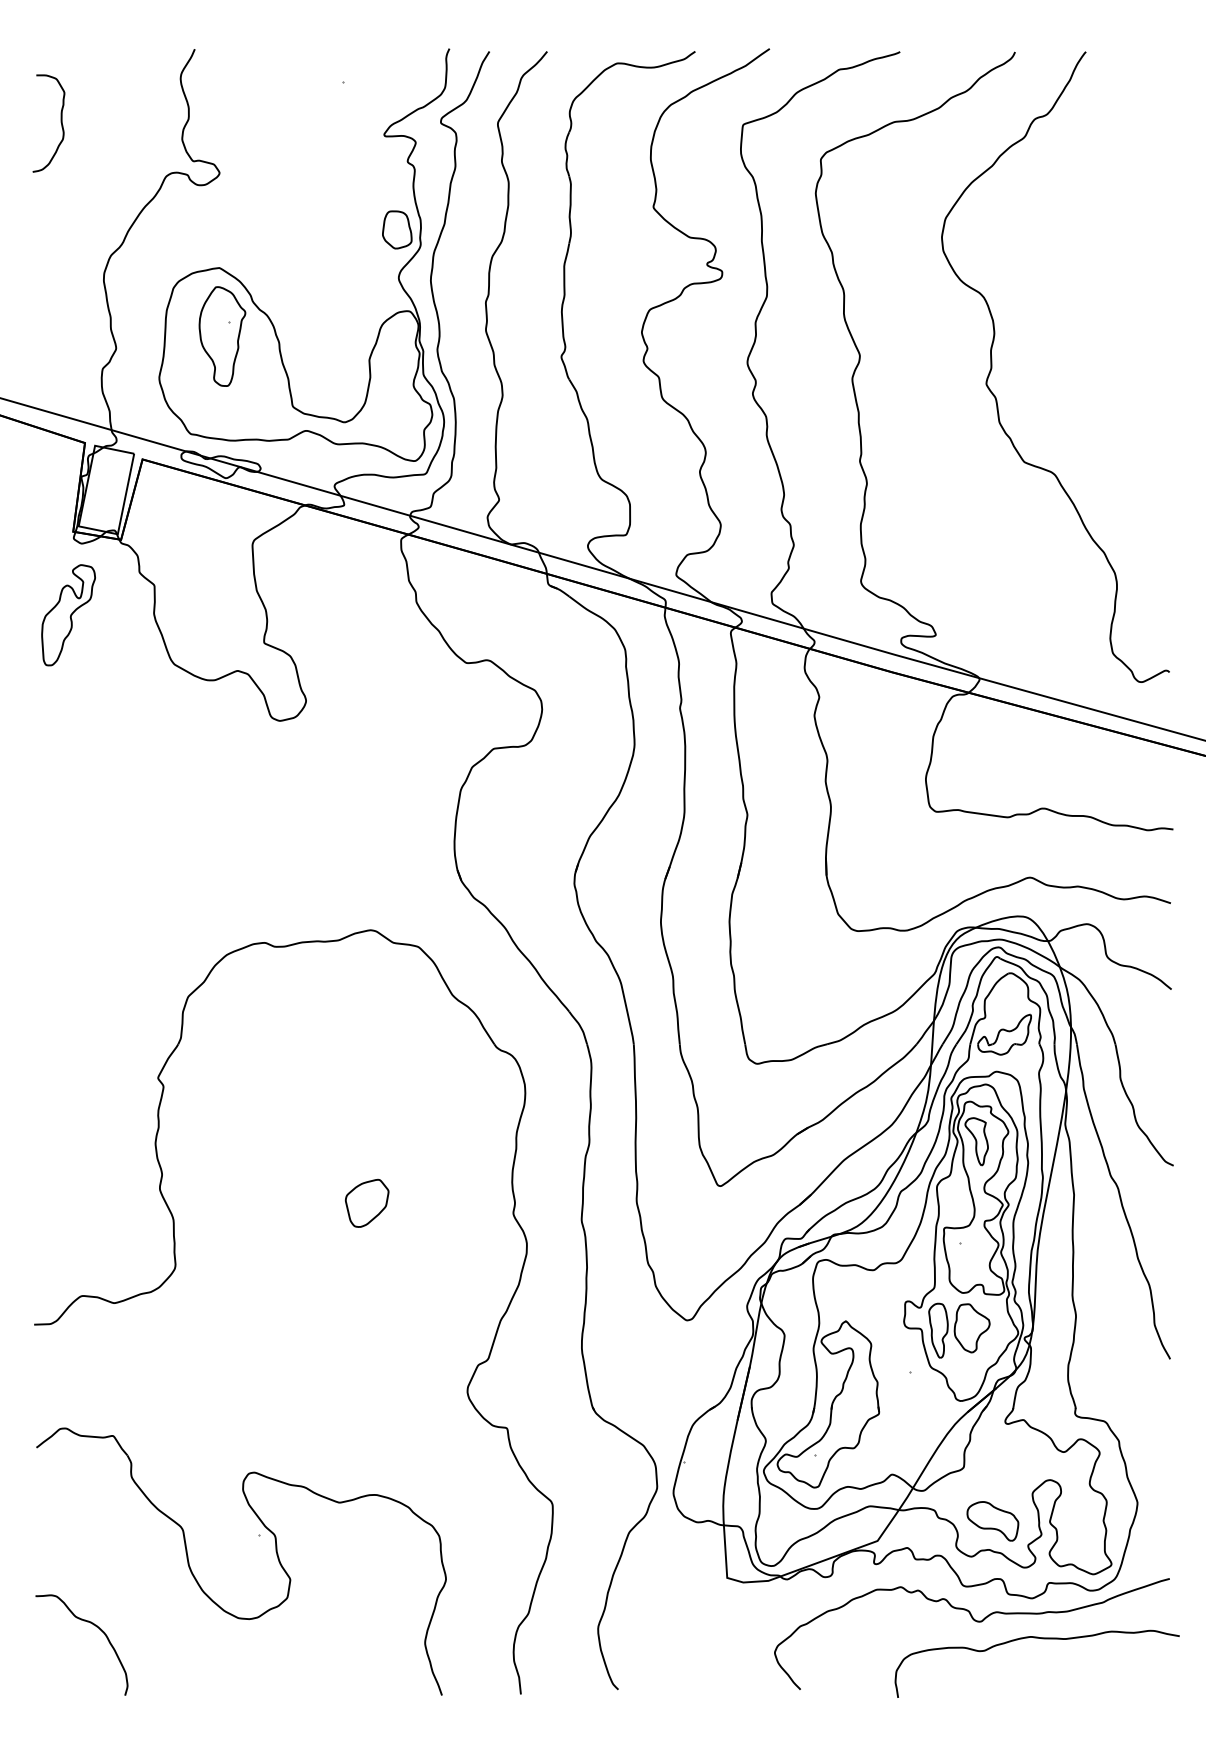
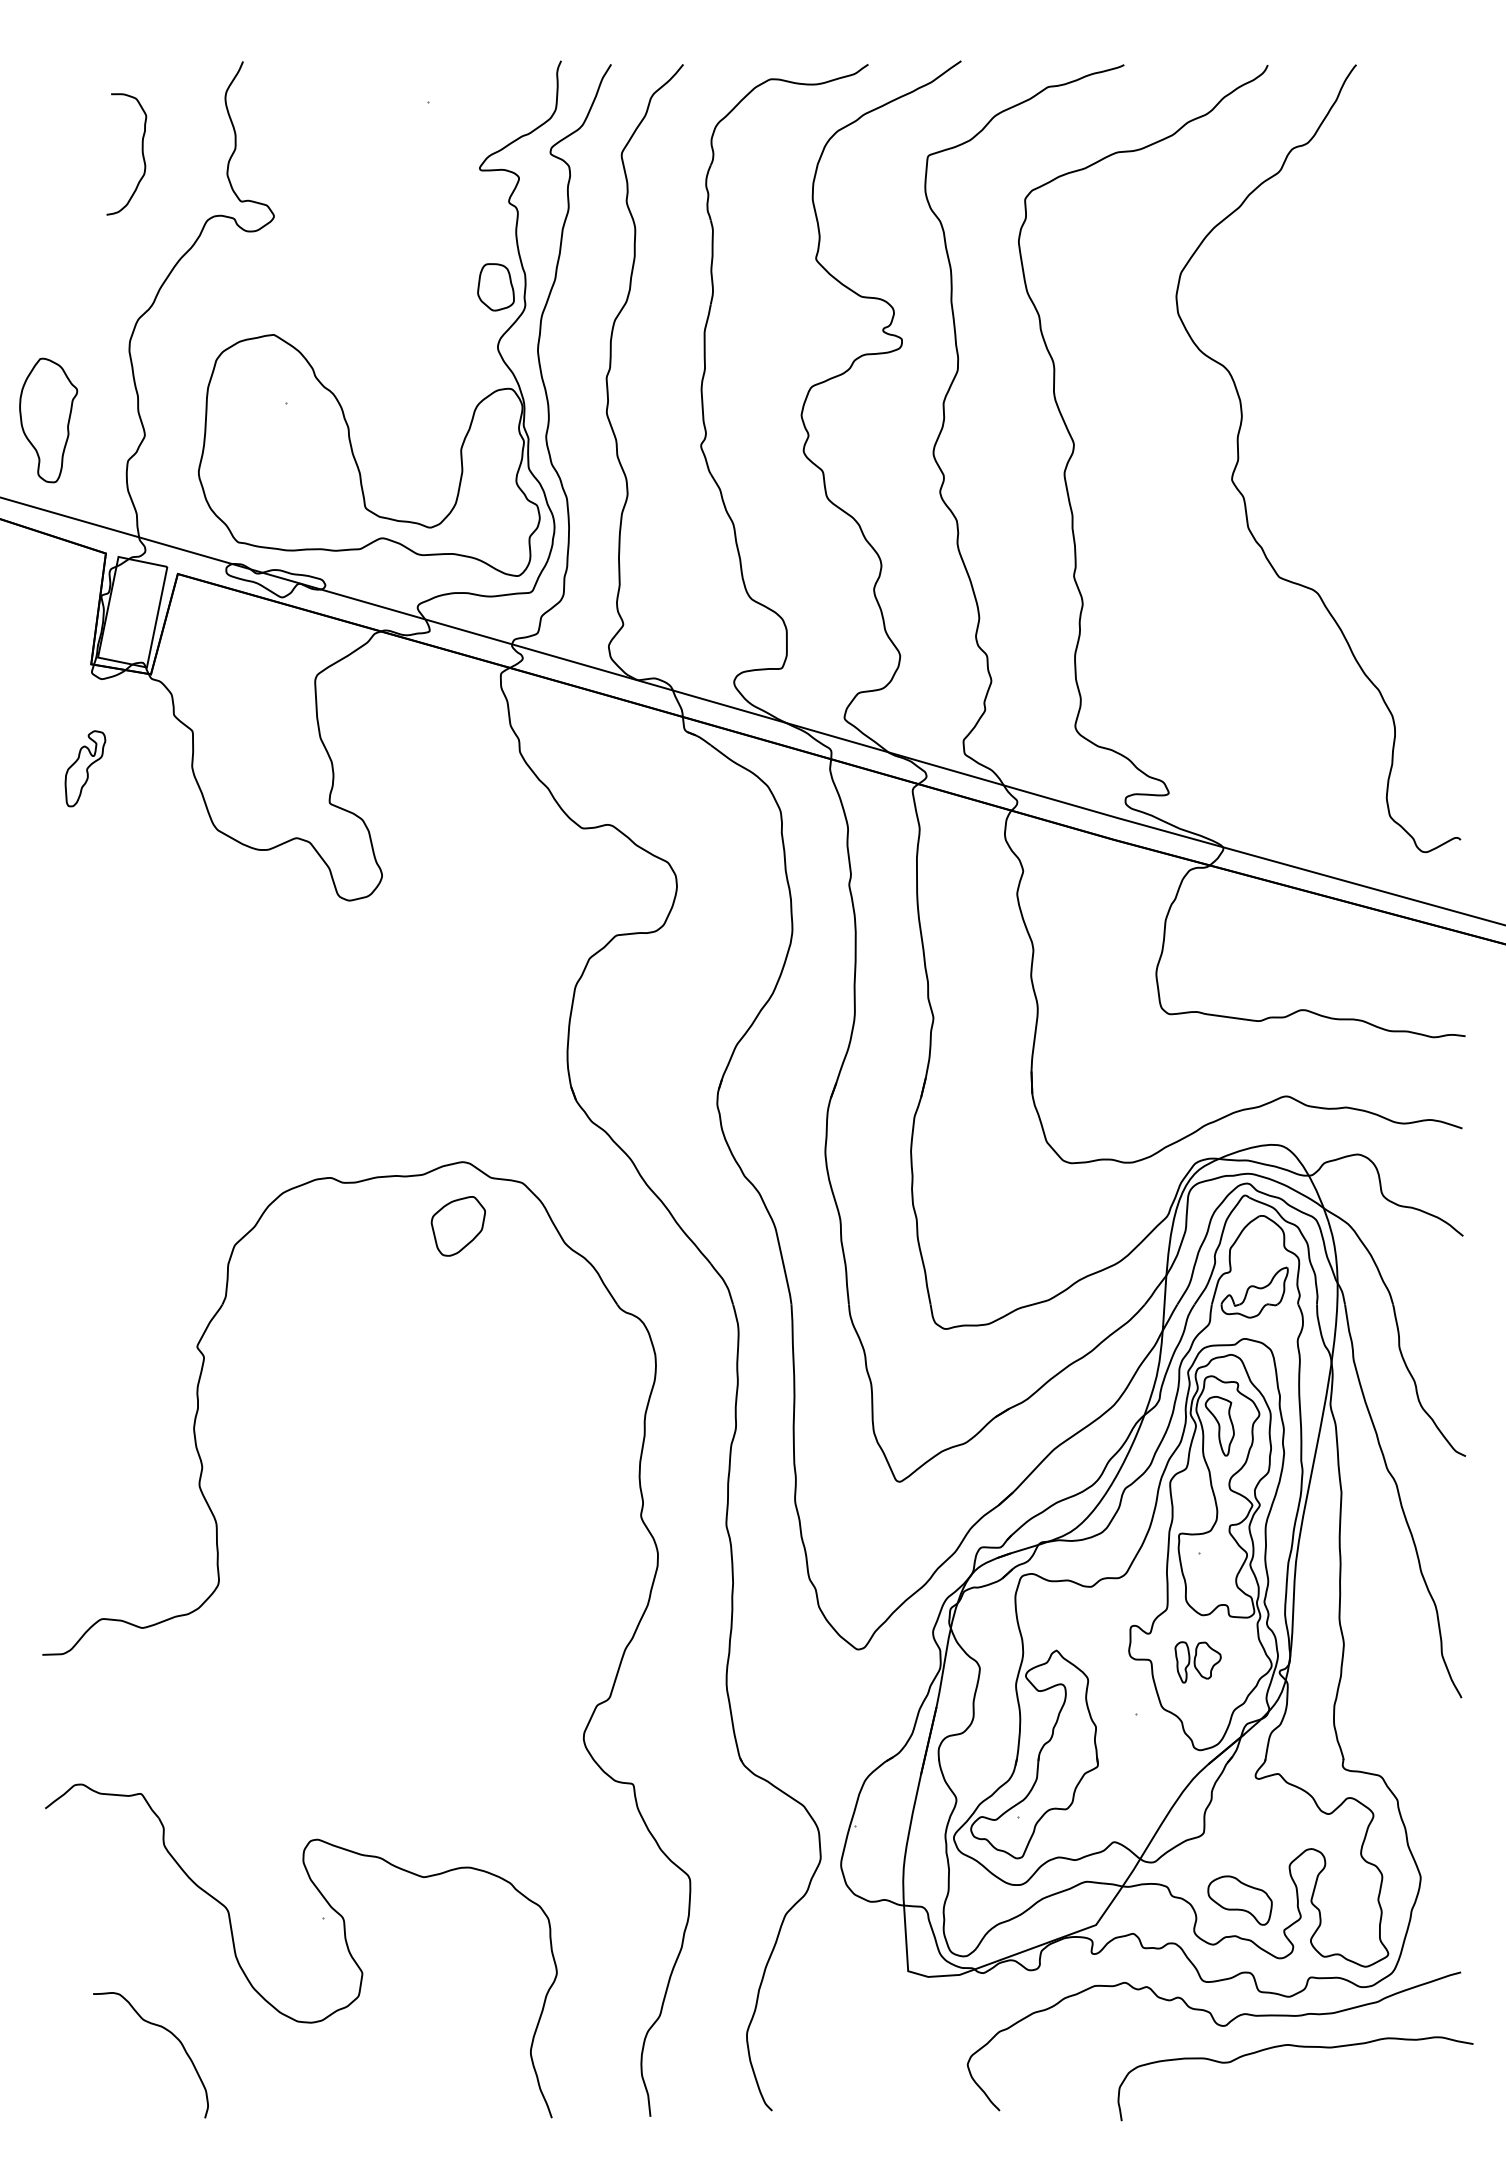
curve: (60, 122) -> (141, 152), moved
part: (222, 336) -> (48, 420), moved
part: (68, 615) -> (85, 768), size x0.6
part: (366, 1203) -> (457, 1226), moved
part: (958, 1330) -> (1197, 1662), size x0.6
curve: (95, 1626) -> (167, 2031), moved

